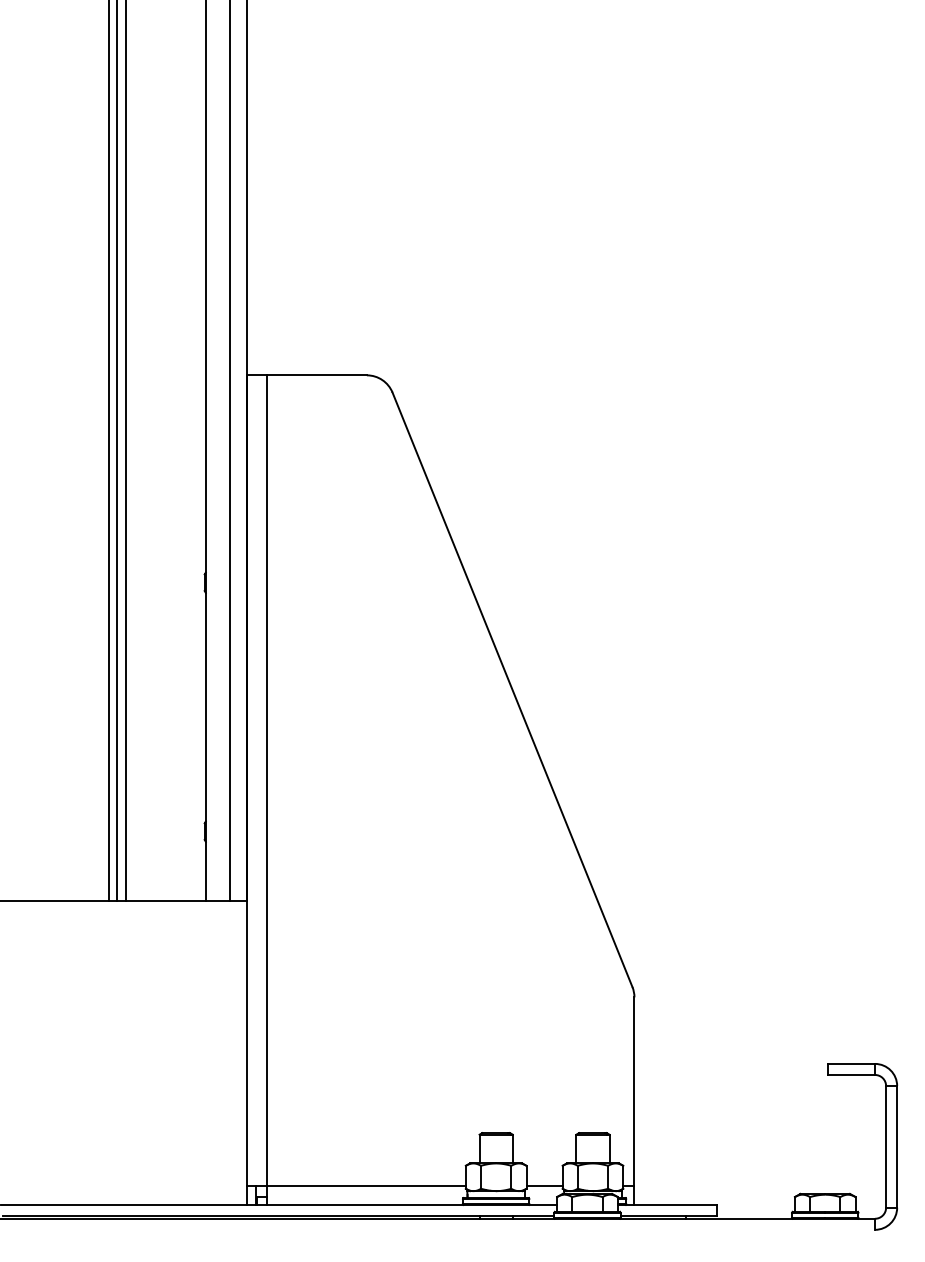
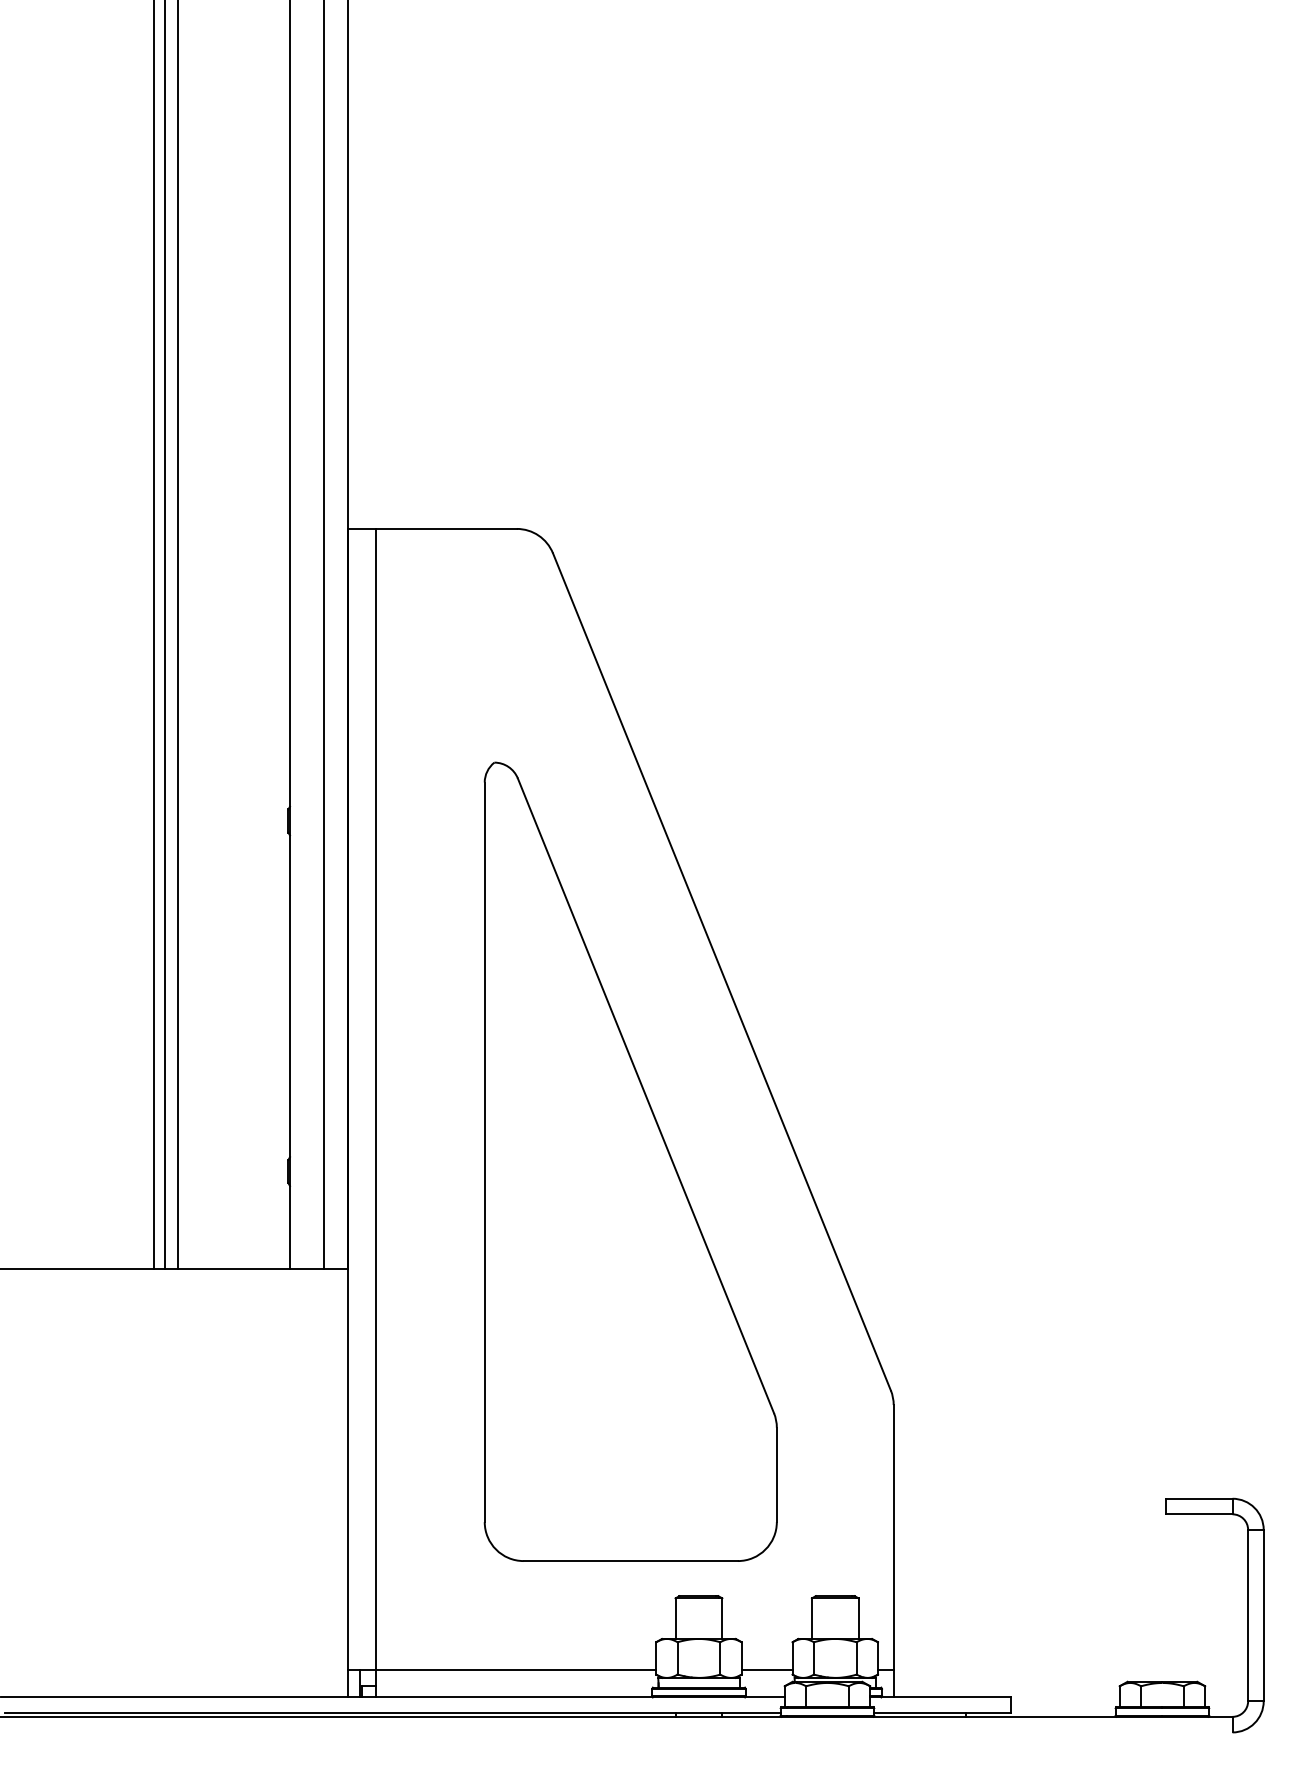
part: (447, 824) -> (630, 1161), added

